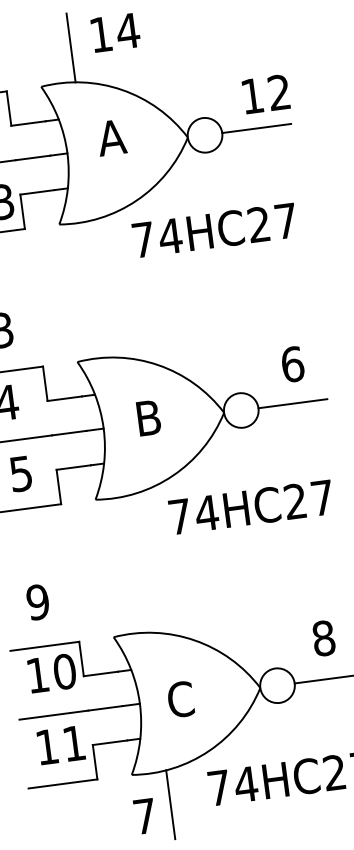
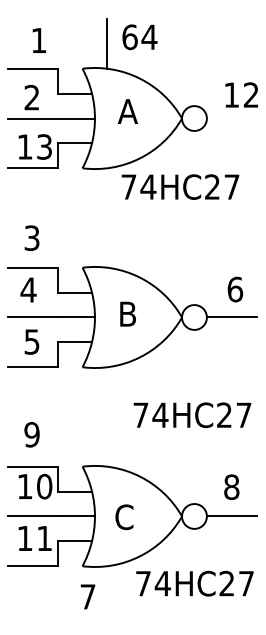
text: (100, 35) -> (129, 37), 14 -> 64
line: (256, 128) -> (231, 118), removed
text: (214, 229) -> (180, 186), moved
text: (251, 507) -> (192, 415), moved
line: (170, 803) -> (107, 590), removed

